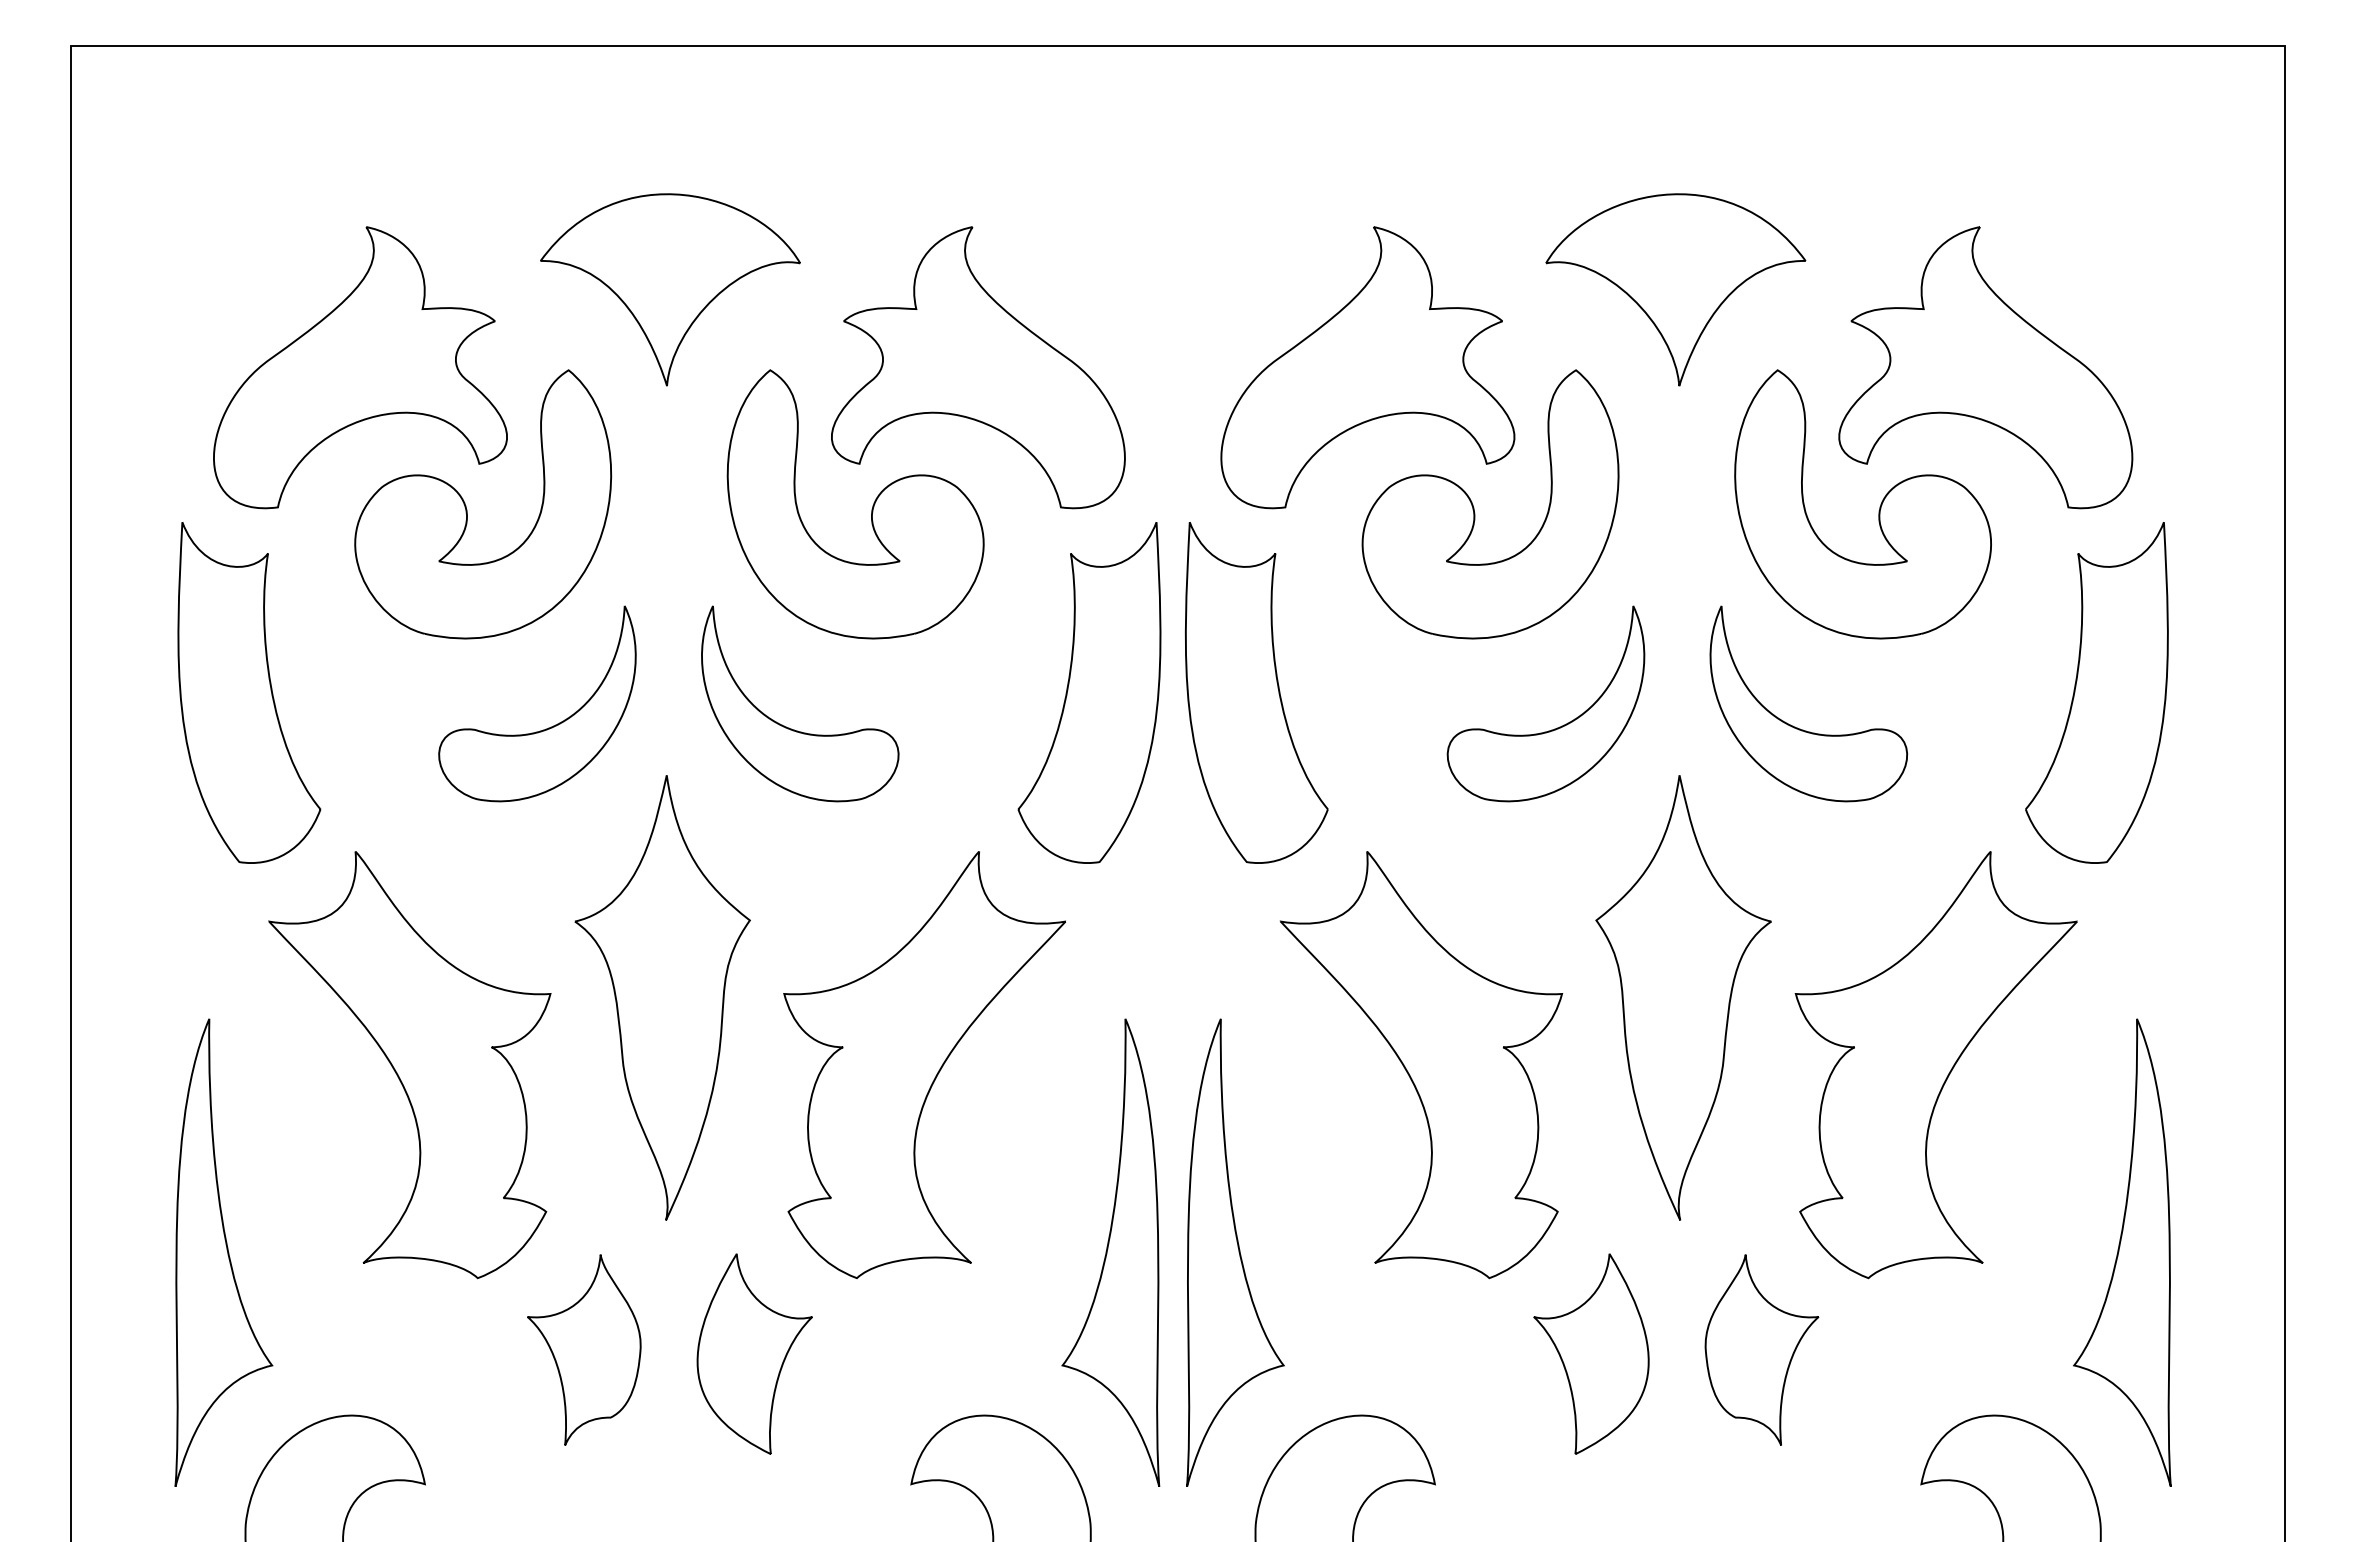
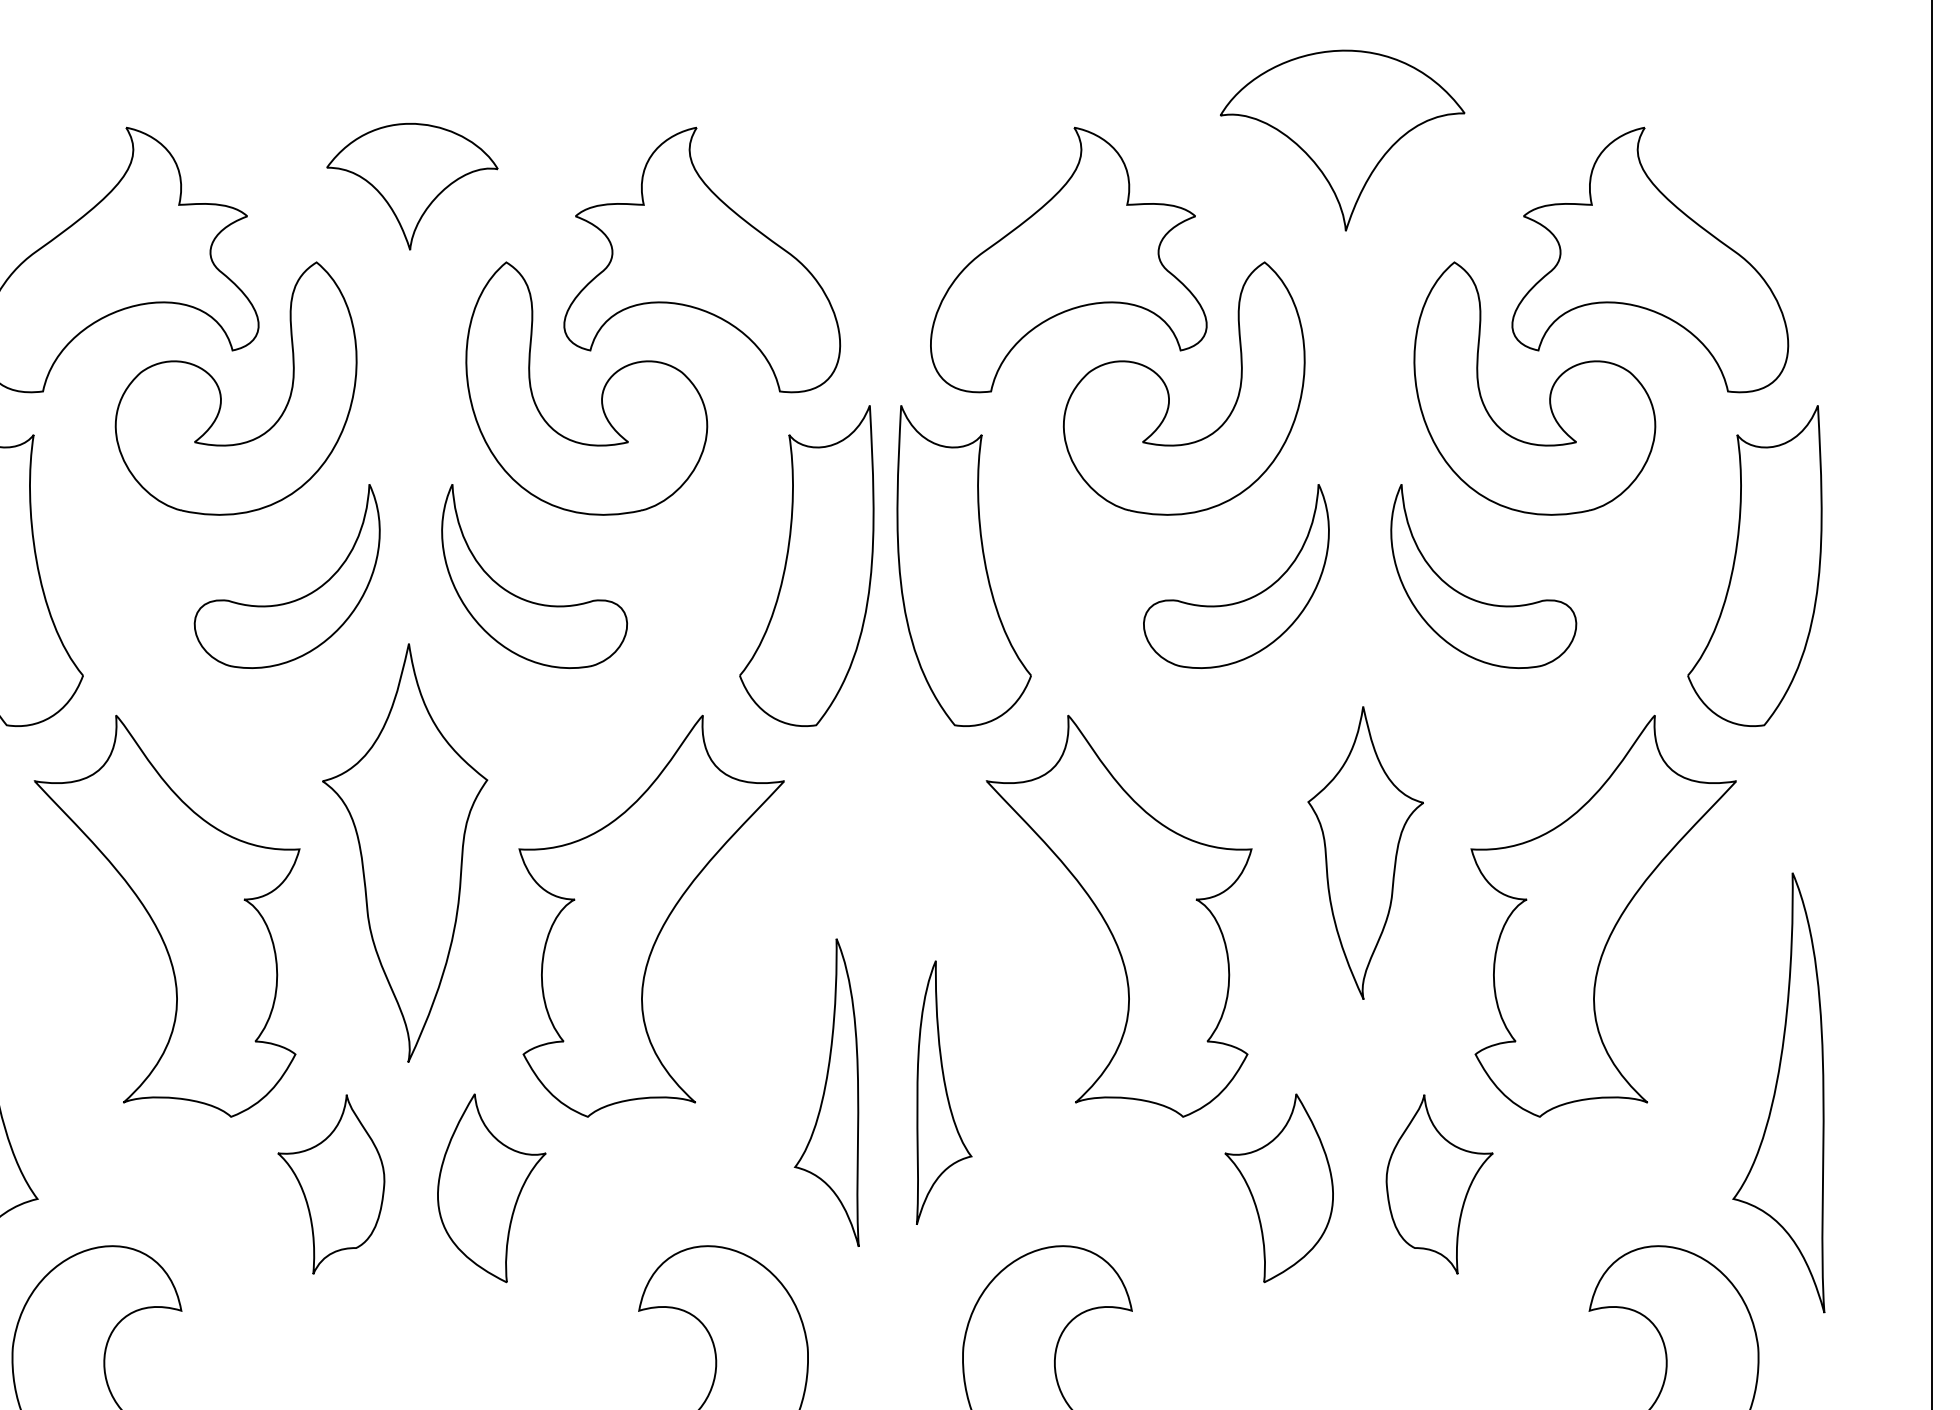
part: (670, 289) -> (412, 186), size x0.7
part: (1675, 289) -> (1342, 140), moved
part: (1683, 997) -> (1365, 852), size x0.7
part: (1110, 1252) -> (826, 1092), size x0.7
part: (1235, 1252) -> (944, 1092), size x0.6

